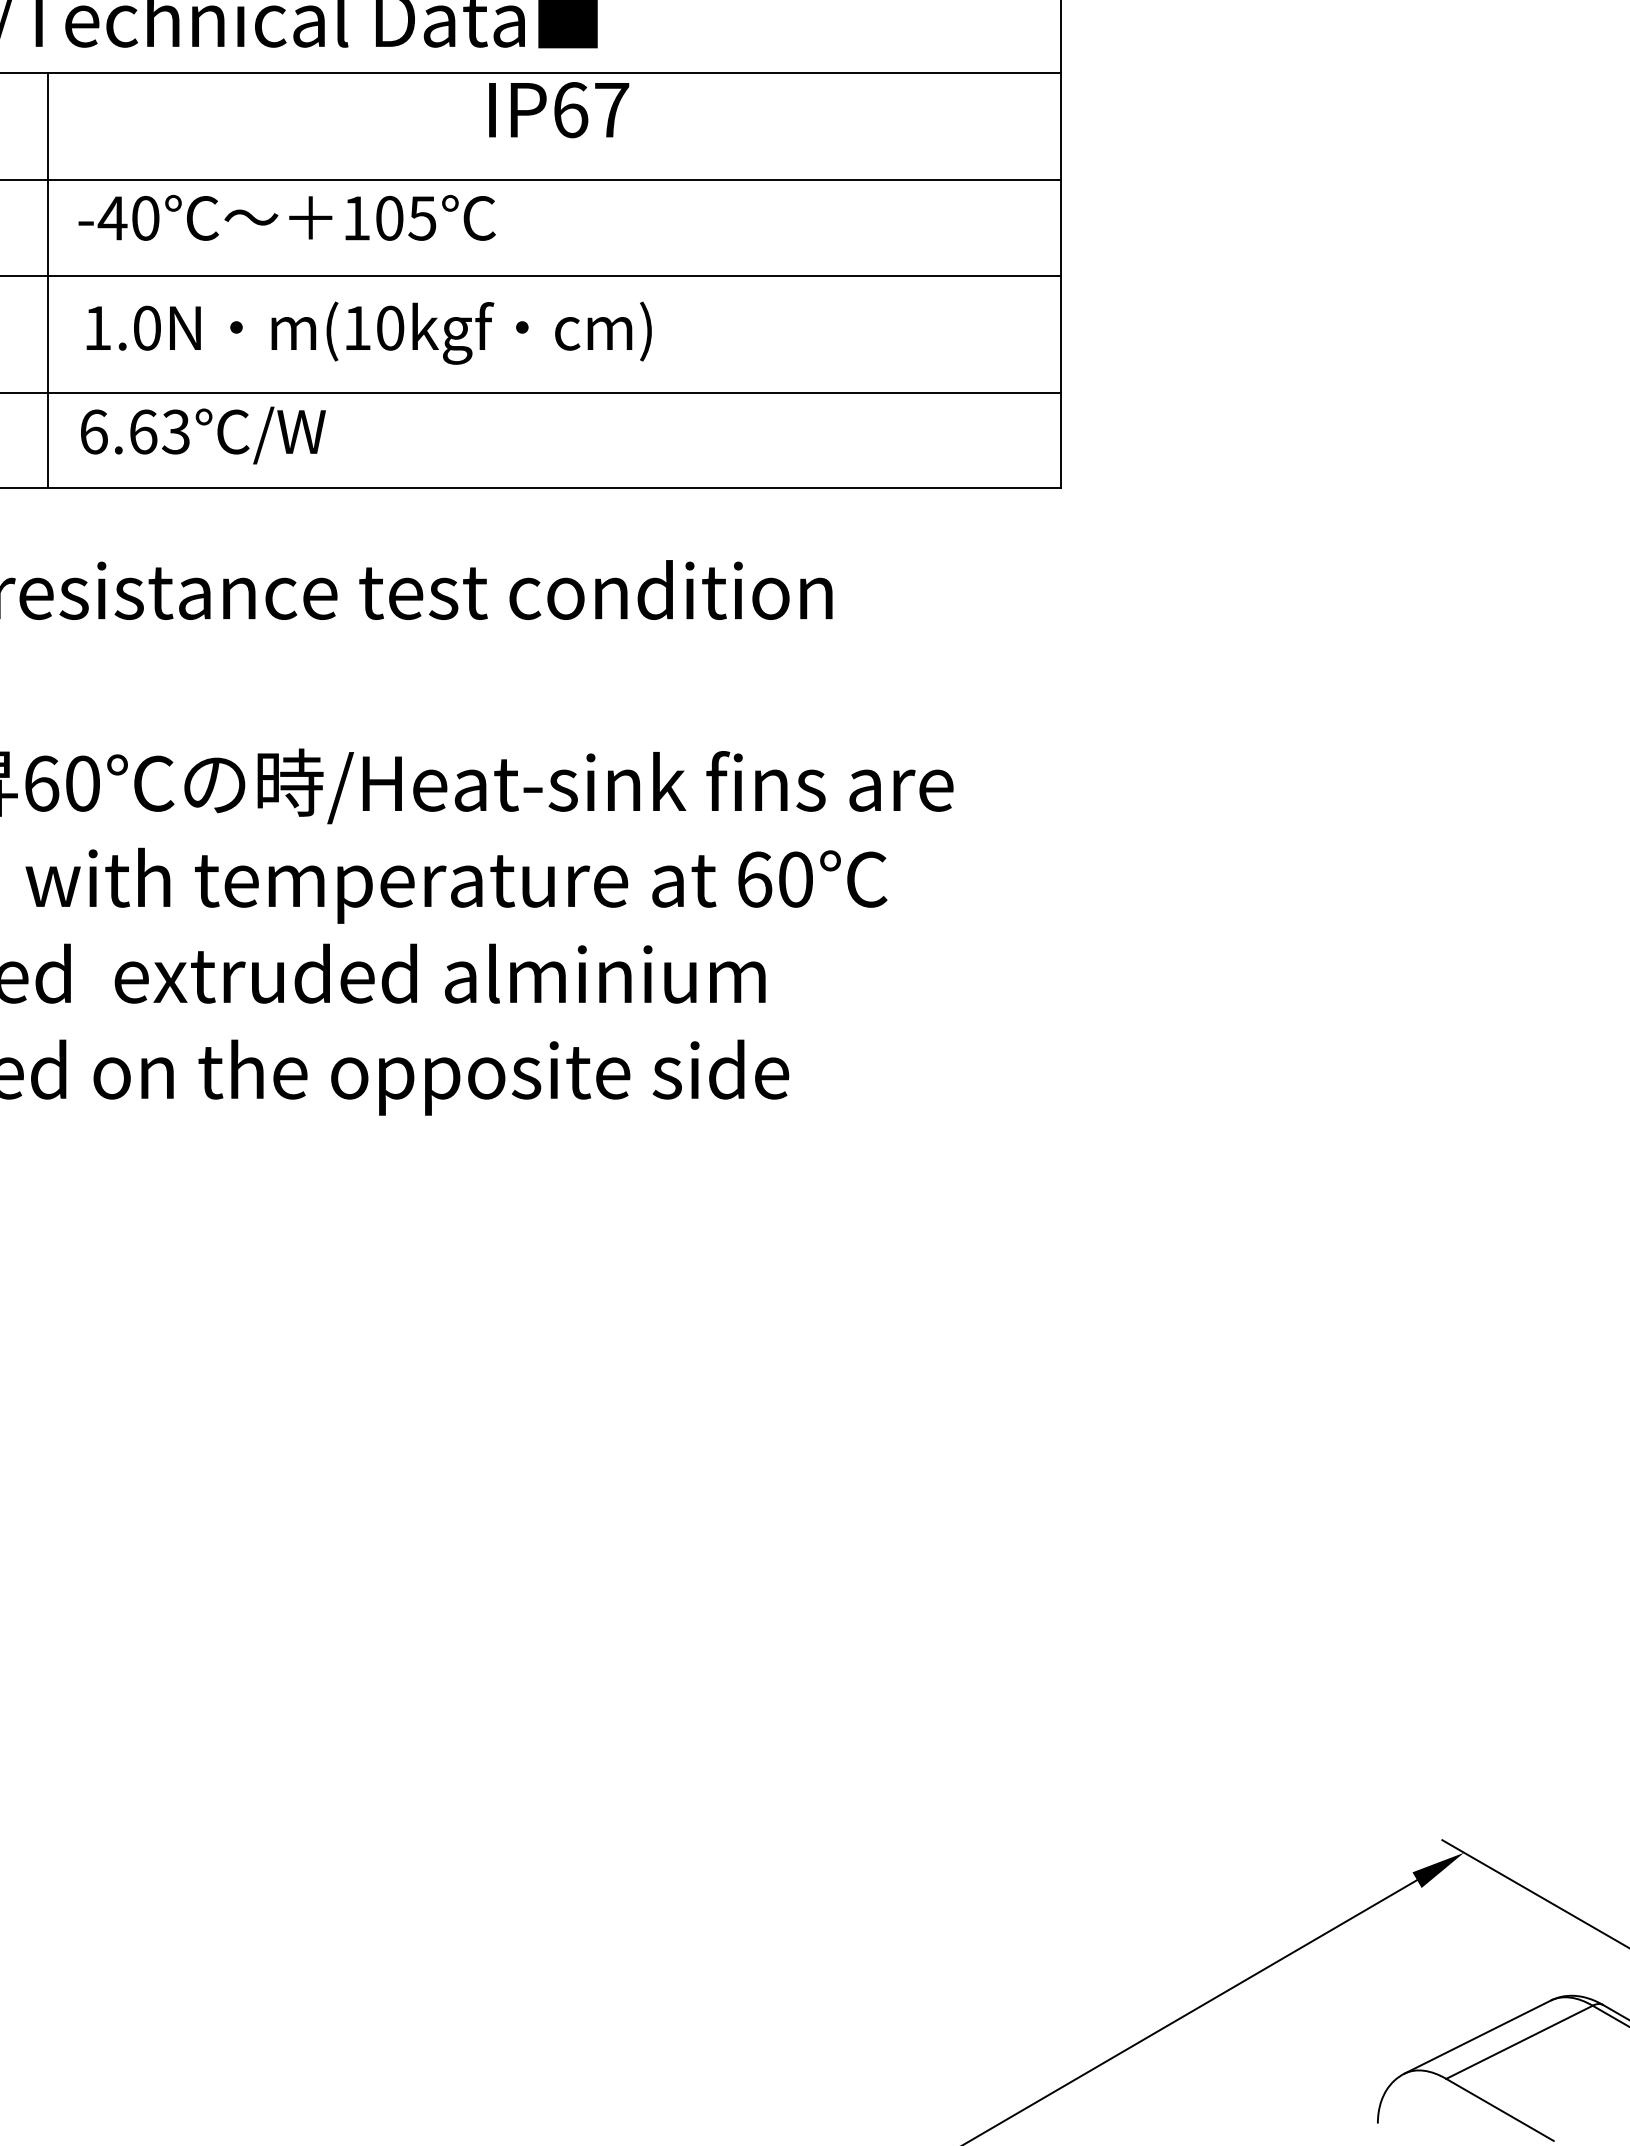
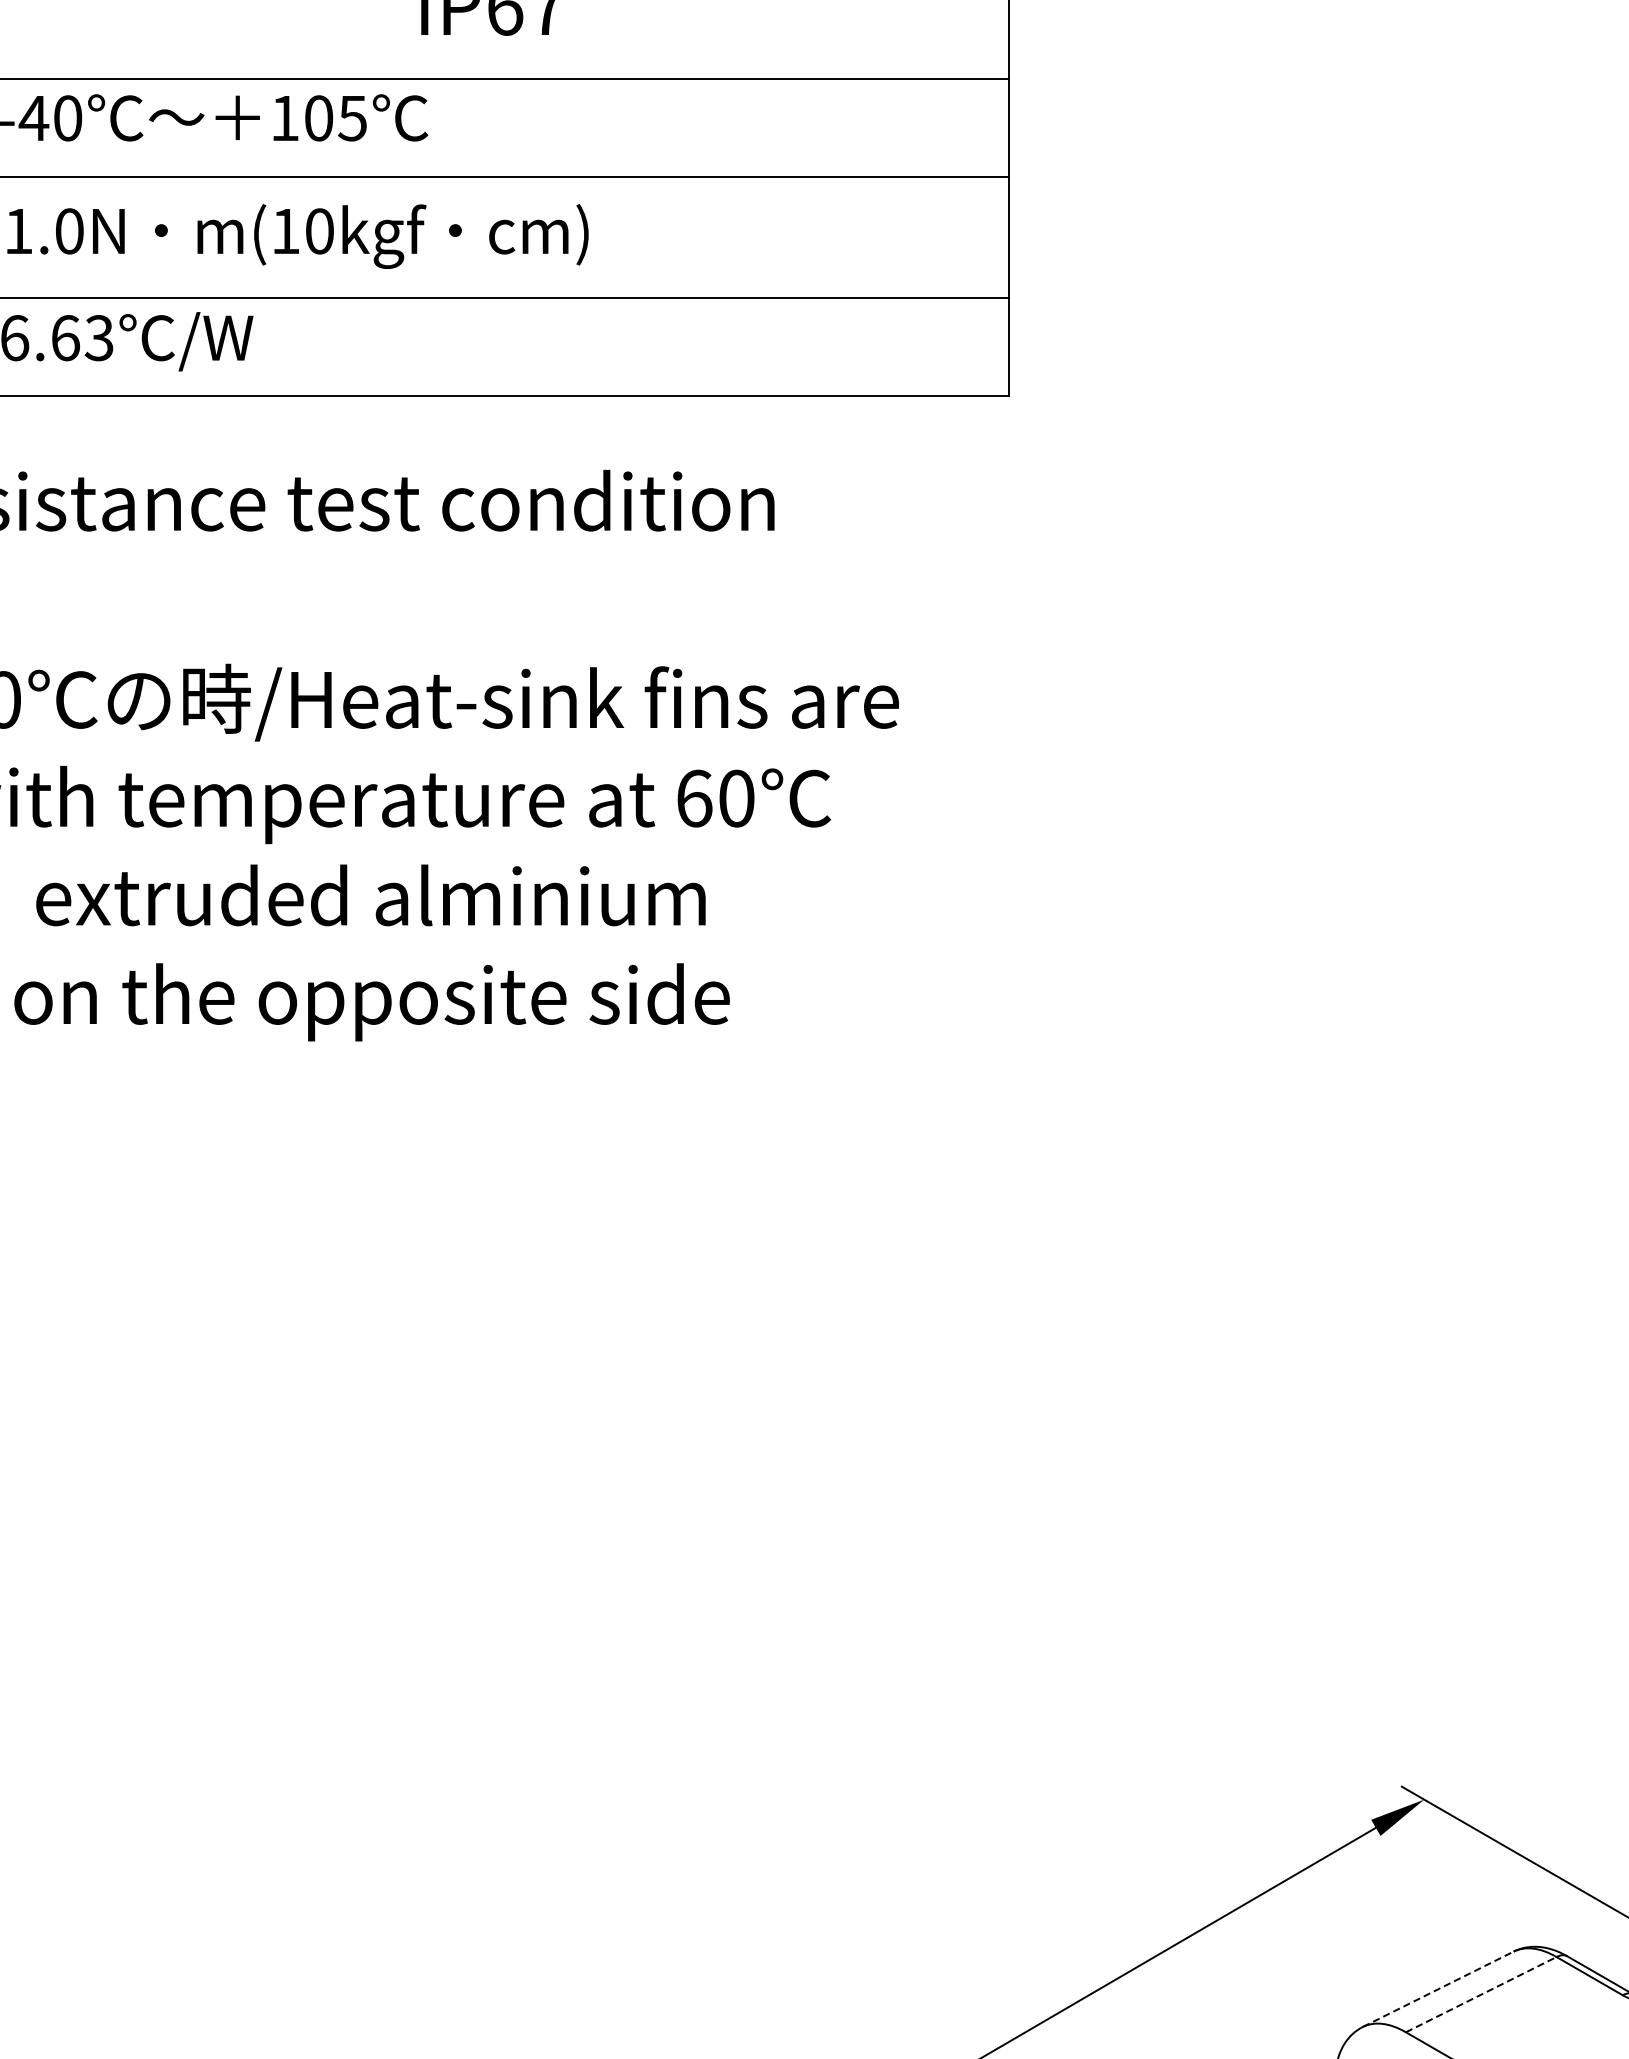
line: (1477, 2037) -> (1438, 1989), solid -> dashed
line: (1519, 2042) -> (1481, 1994), solid -> dashed

